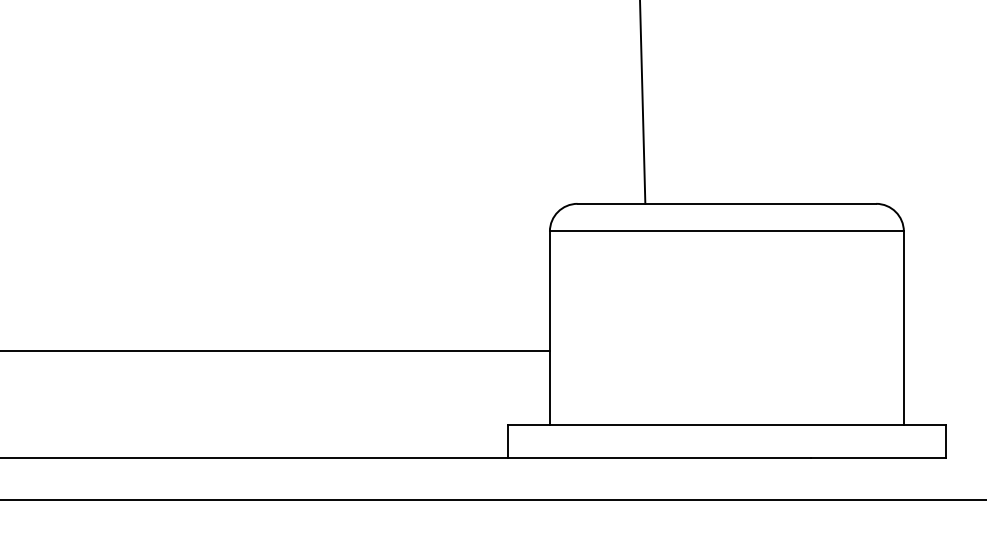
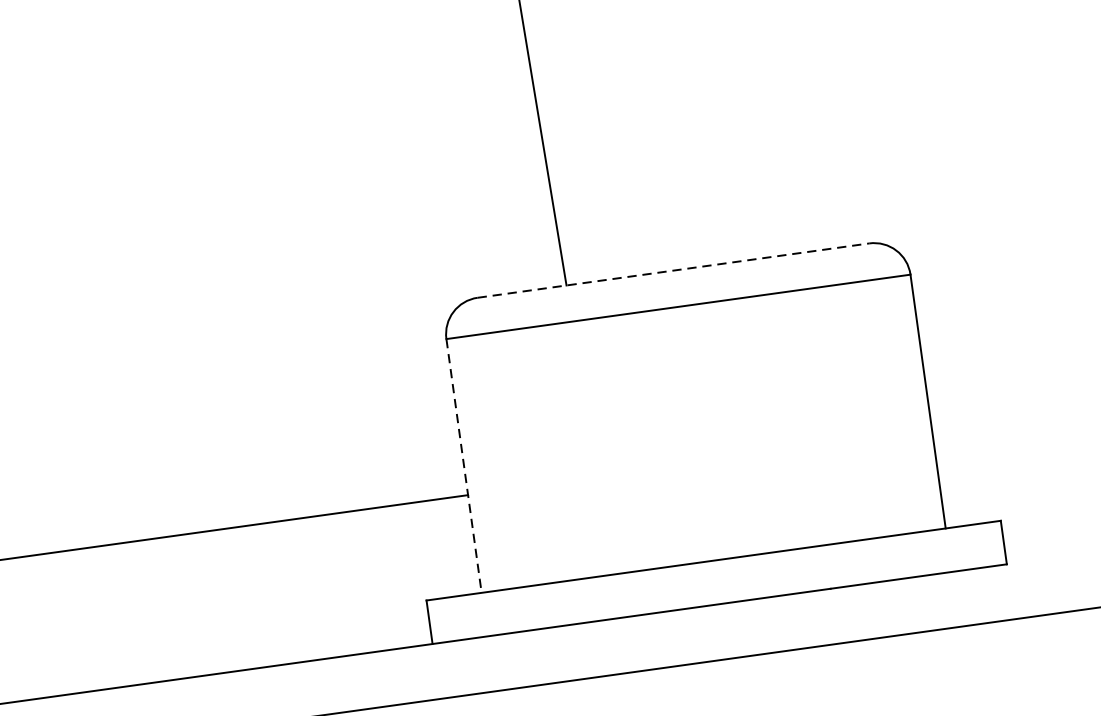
line: (727, 203) -> (674, 270), solid -> dashed
line: (549, 328) -> (463, 466), solid -> dashed

